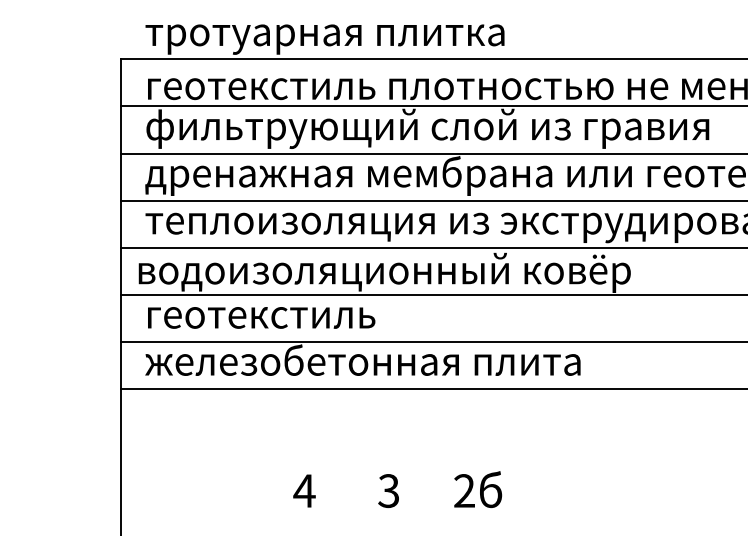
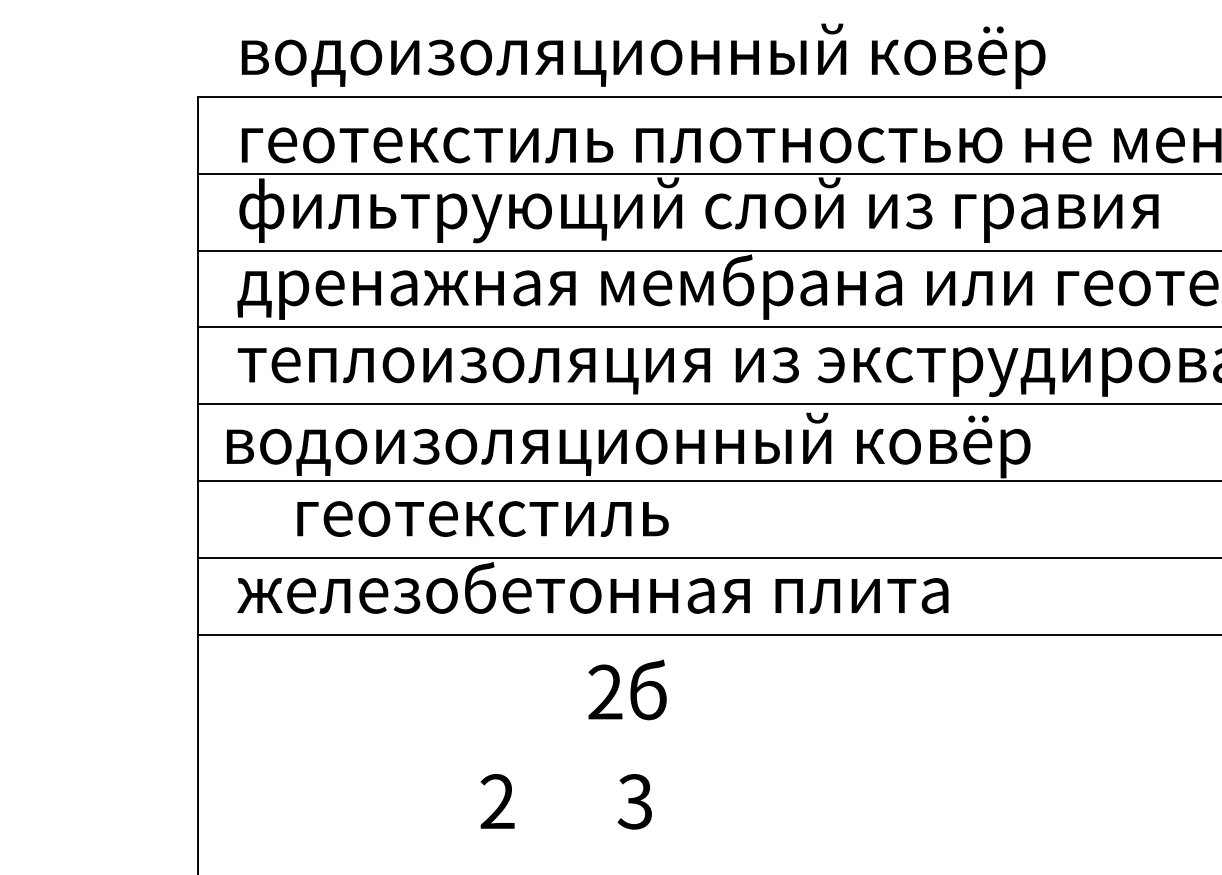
text: (392, 34) -> (641, 56), тротуарная плитка -> водоизоляционный ковёр
text: (261, 317) -> (482, 518), moved
text: (478, 489) -> (628, 689), moved
text: (304, 490) -> (497, 800), 4 -> 2

